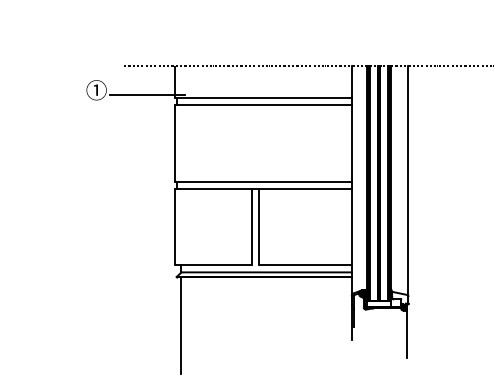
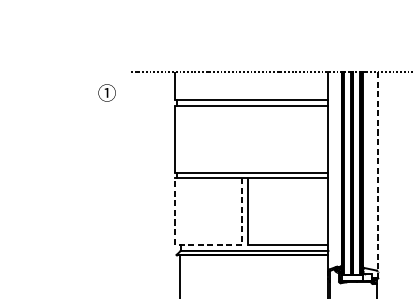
line: (146, 94) -> (150, 96), removed
line: (408, 185) -> (377, 175), solid -> dashed
line: (213, 265) -> (208, 244), solid -> dashed

